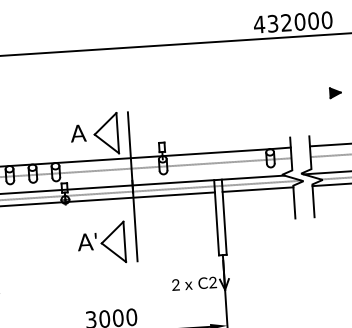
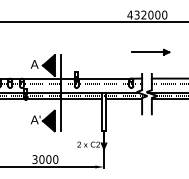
line: (298, 95) -> (147, 52), added
fill: (105, 133) -> (48, 65), added
fill: (112, 241) -> (48, 120), added

